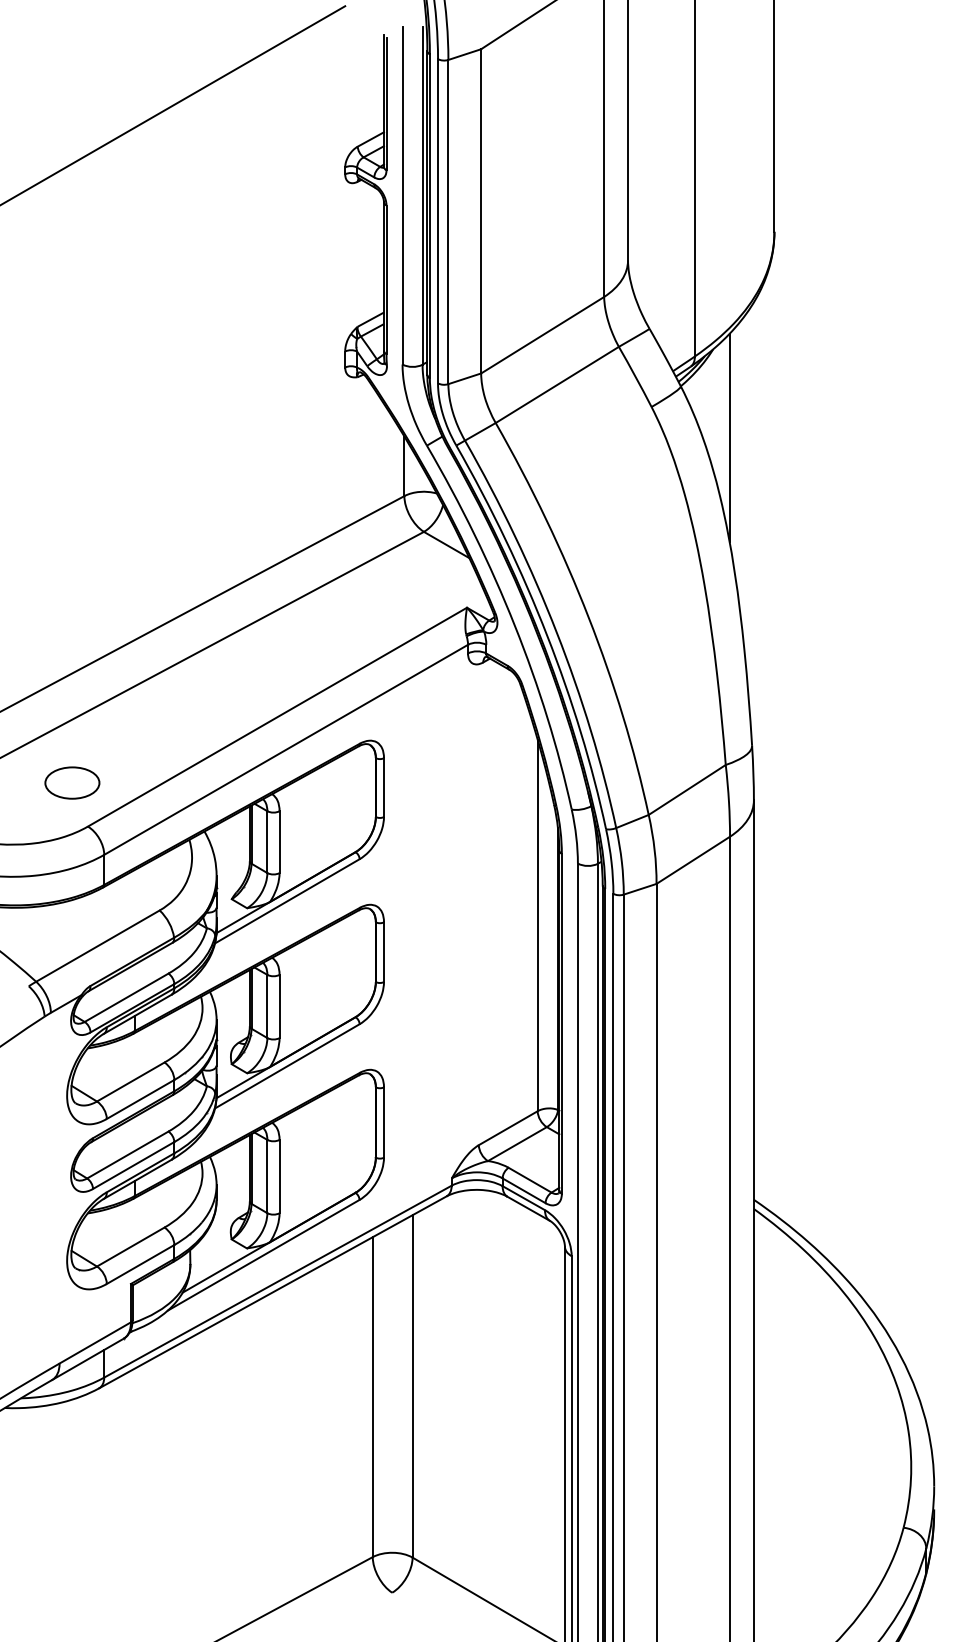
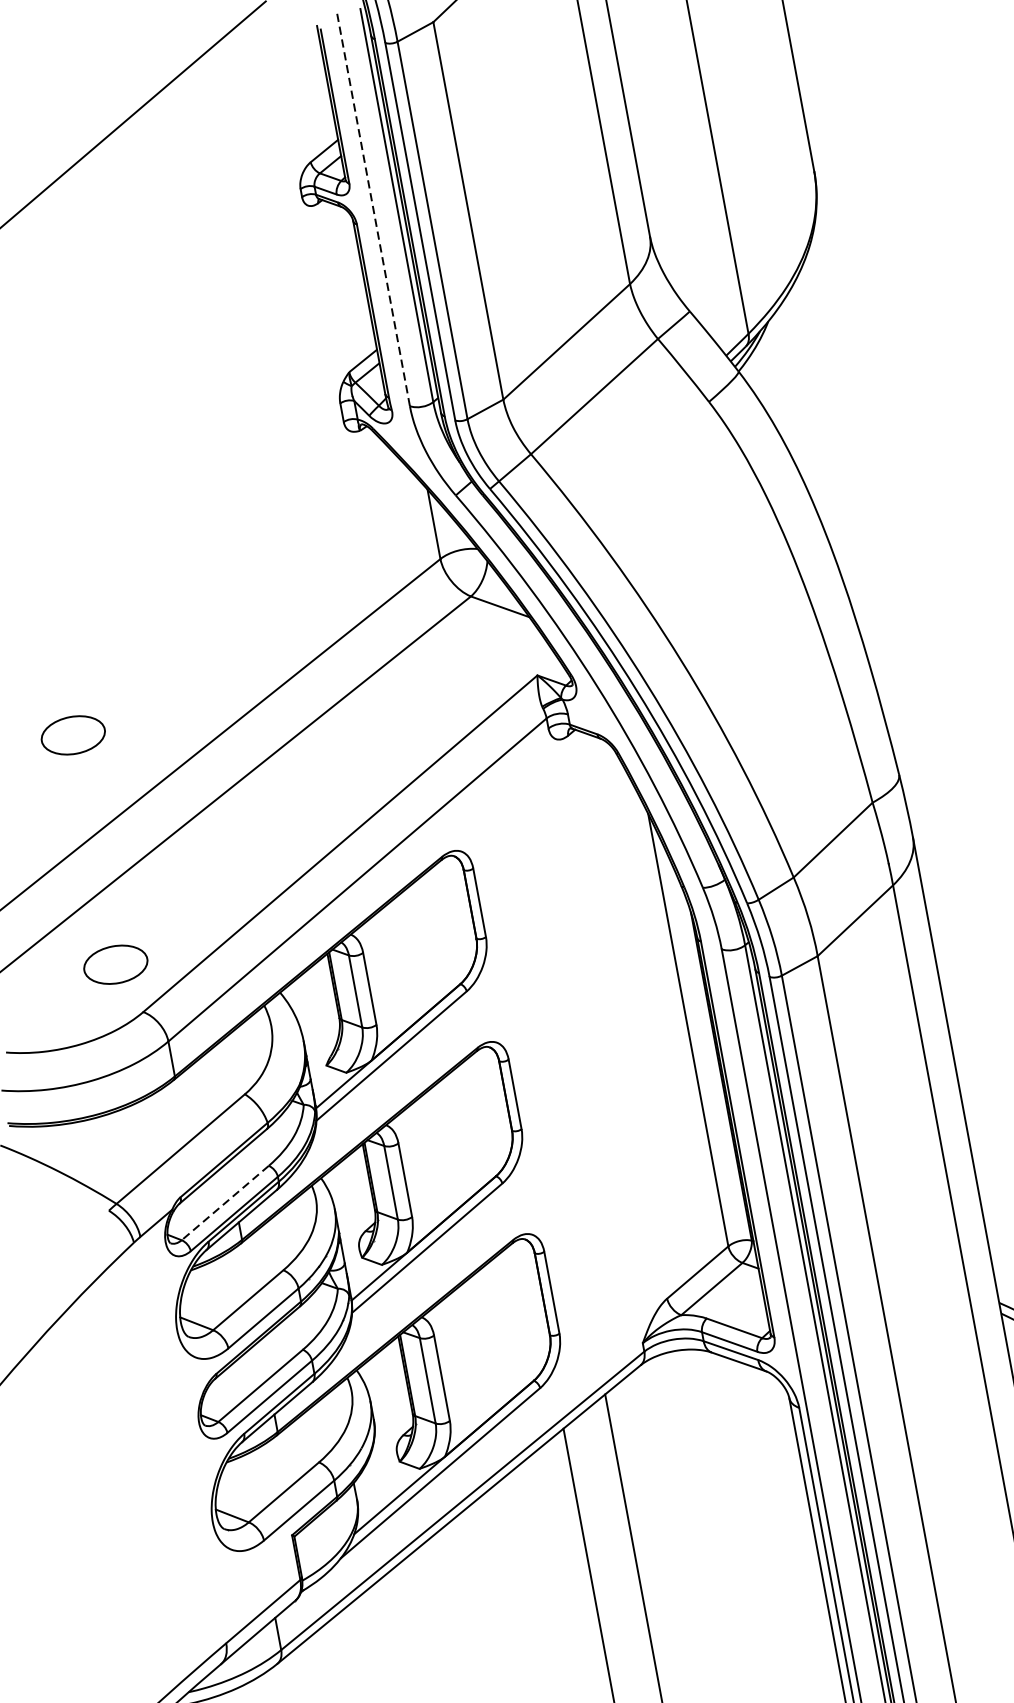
line: (402, 195) -> (373, 209), solid -> dashed
line: (729, 437) -> (806, 420), removed
part: (72, 585) -> (73, 734), added
line: (126, 998) -> (225, 1203), solid -> dashed

